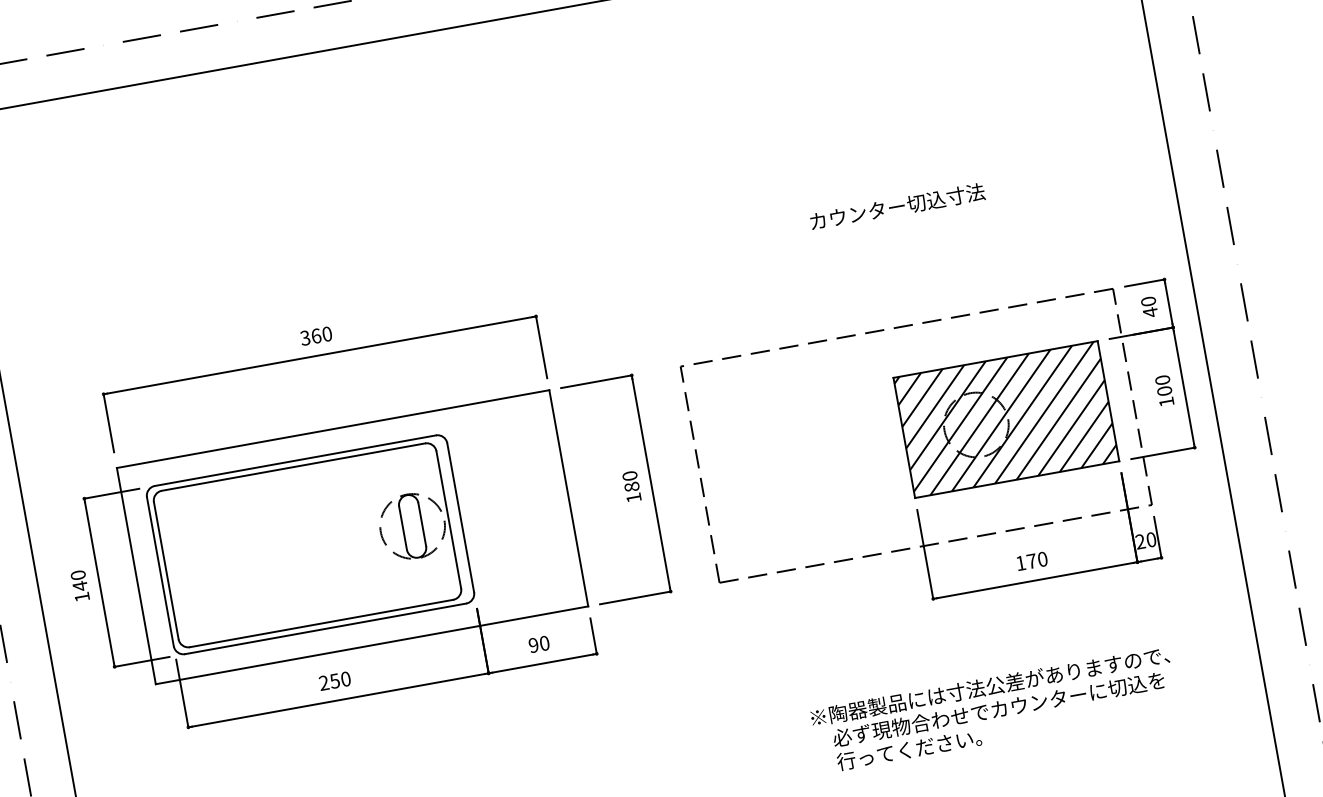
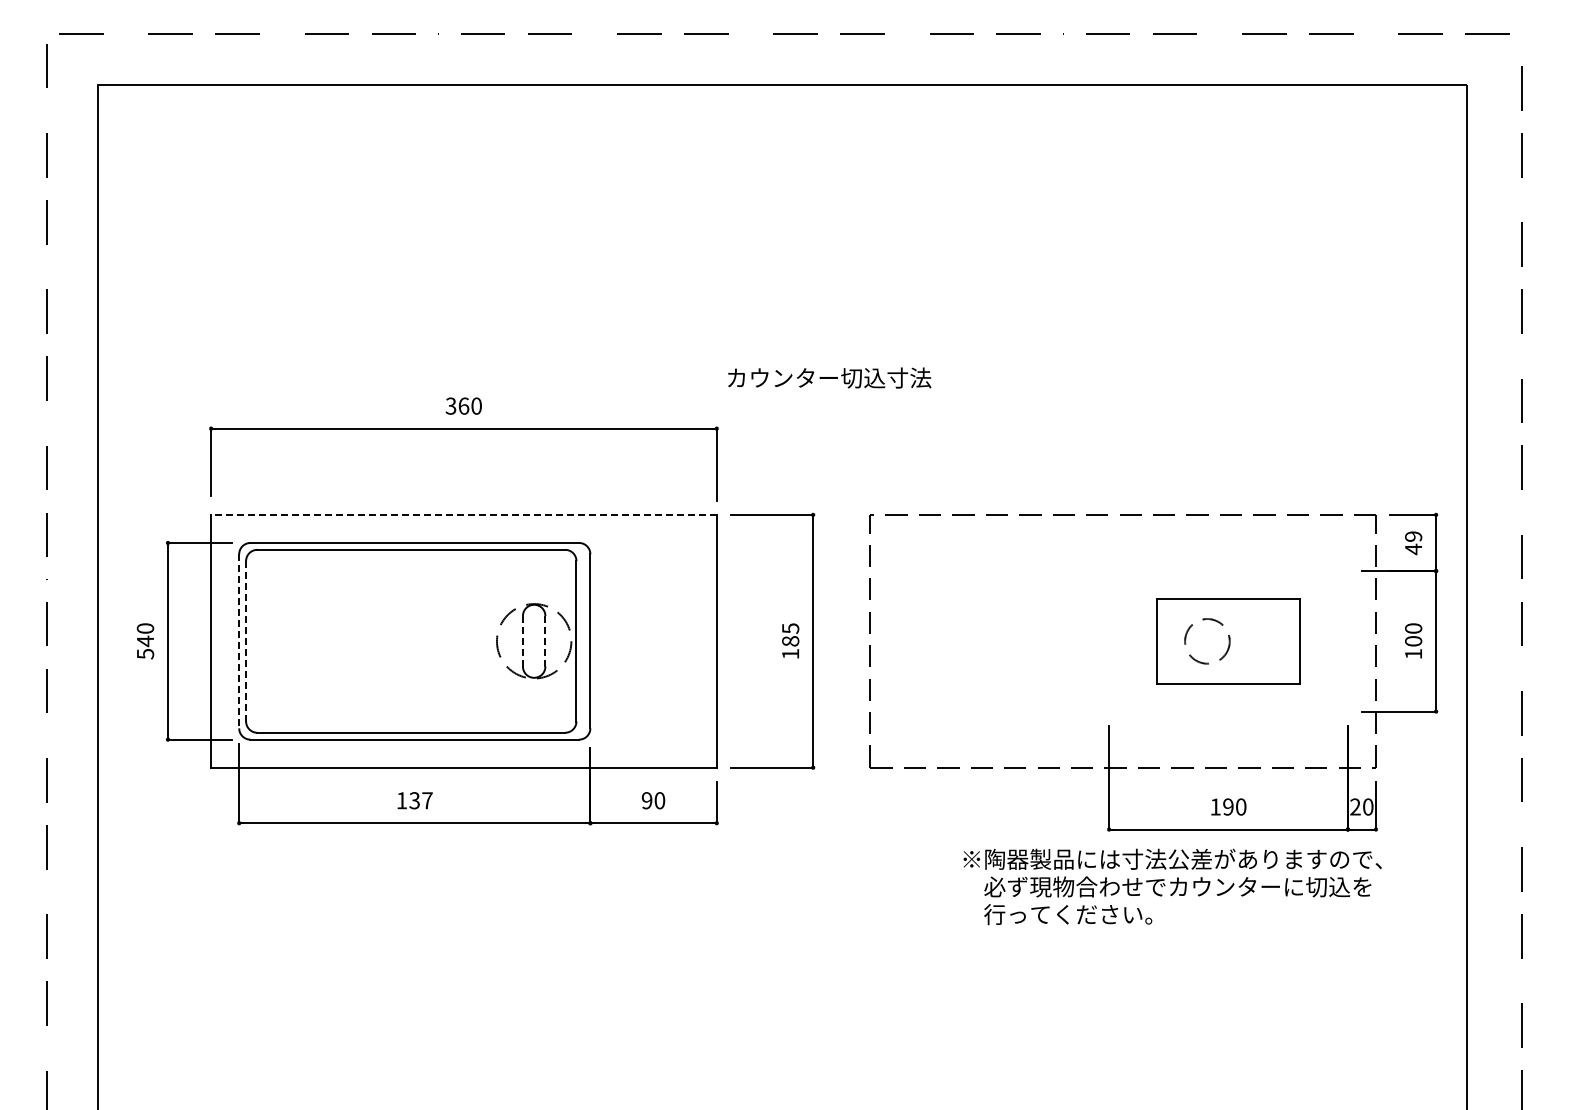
text: (897, 206) -> (829, 377), moved
text: (1148, 301) -> (1413, 536), 40 -> 49
part: (1006, 419) -> (1228, 641), size x0.6
line: (332, 428) -> (463, 514), solid -> dashed
text: (629, 476) -> (790, 628), 180 -> 185
line: (422, 523) -> (545, 640), solid -> dashed
line: (402, 528) -> (522, 641), solid -> dashed
text: (1031, 560) -> (1228, 806), 170 -> 190
line: (166, 570) -> (246, 641), solid -> dashed
line: (160, 571) -> (239, 641), solid -> dashed
text: (82, 597) -> (145, 654), 140 -> 540
text: (334, 680) -> (414, 800), 250 -> 137
text: (994, 709) -> (1172, 886), moved

